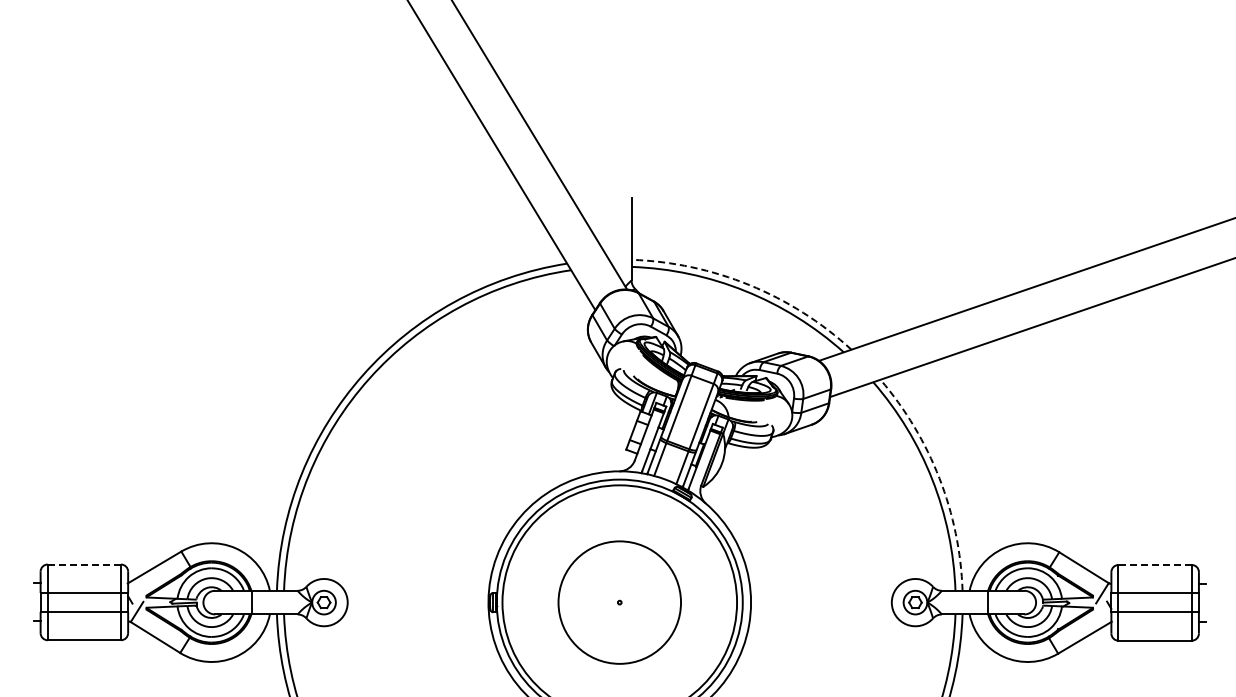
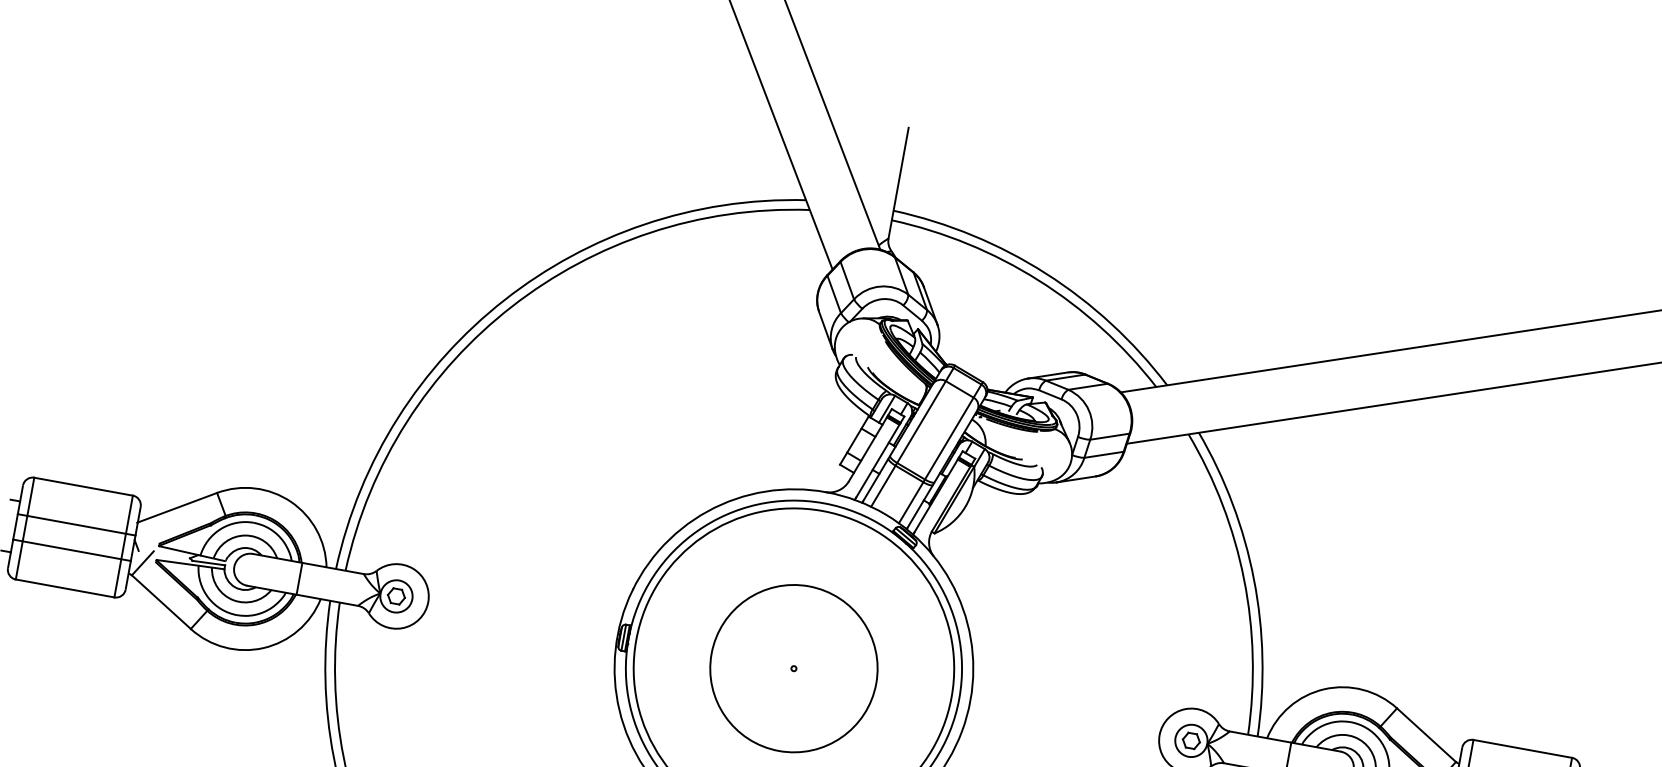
arc: (749, 285) -> (1045, 274), dashed -> solid
arc: (939, 478) -> (1254, 579), dashed -> solid
line: (84, 564) -> (83, 486), dashed -> solid
line: (1155, 565) -> (1523, 749), dashed -> solid

